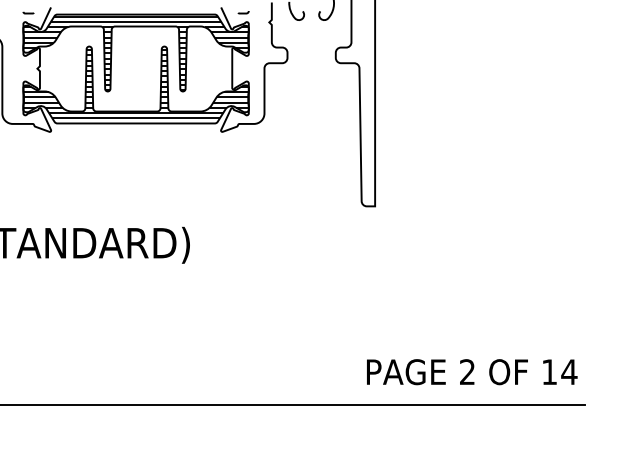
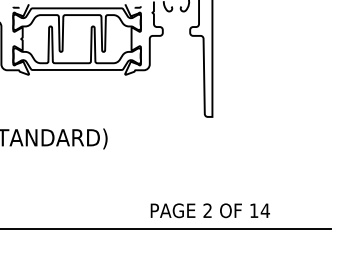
hatch: (134, 53) -> (76, 30), removed
hatch: (134, 83) -> (76, 47), removed
text: (470, 371) -> (209, 210), moved

